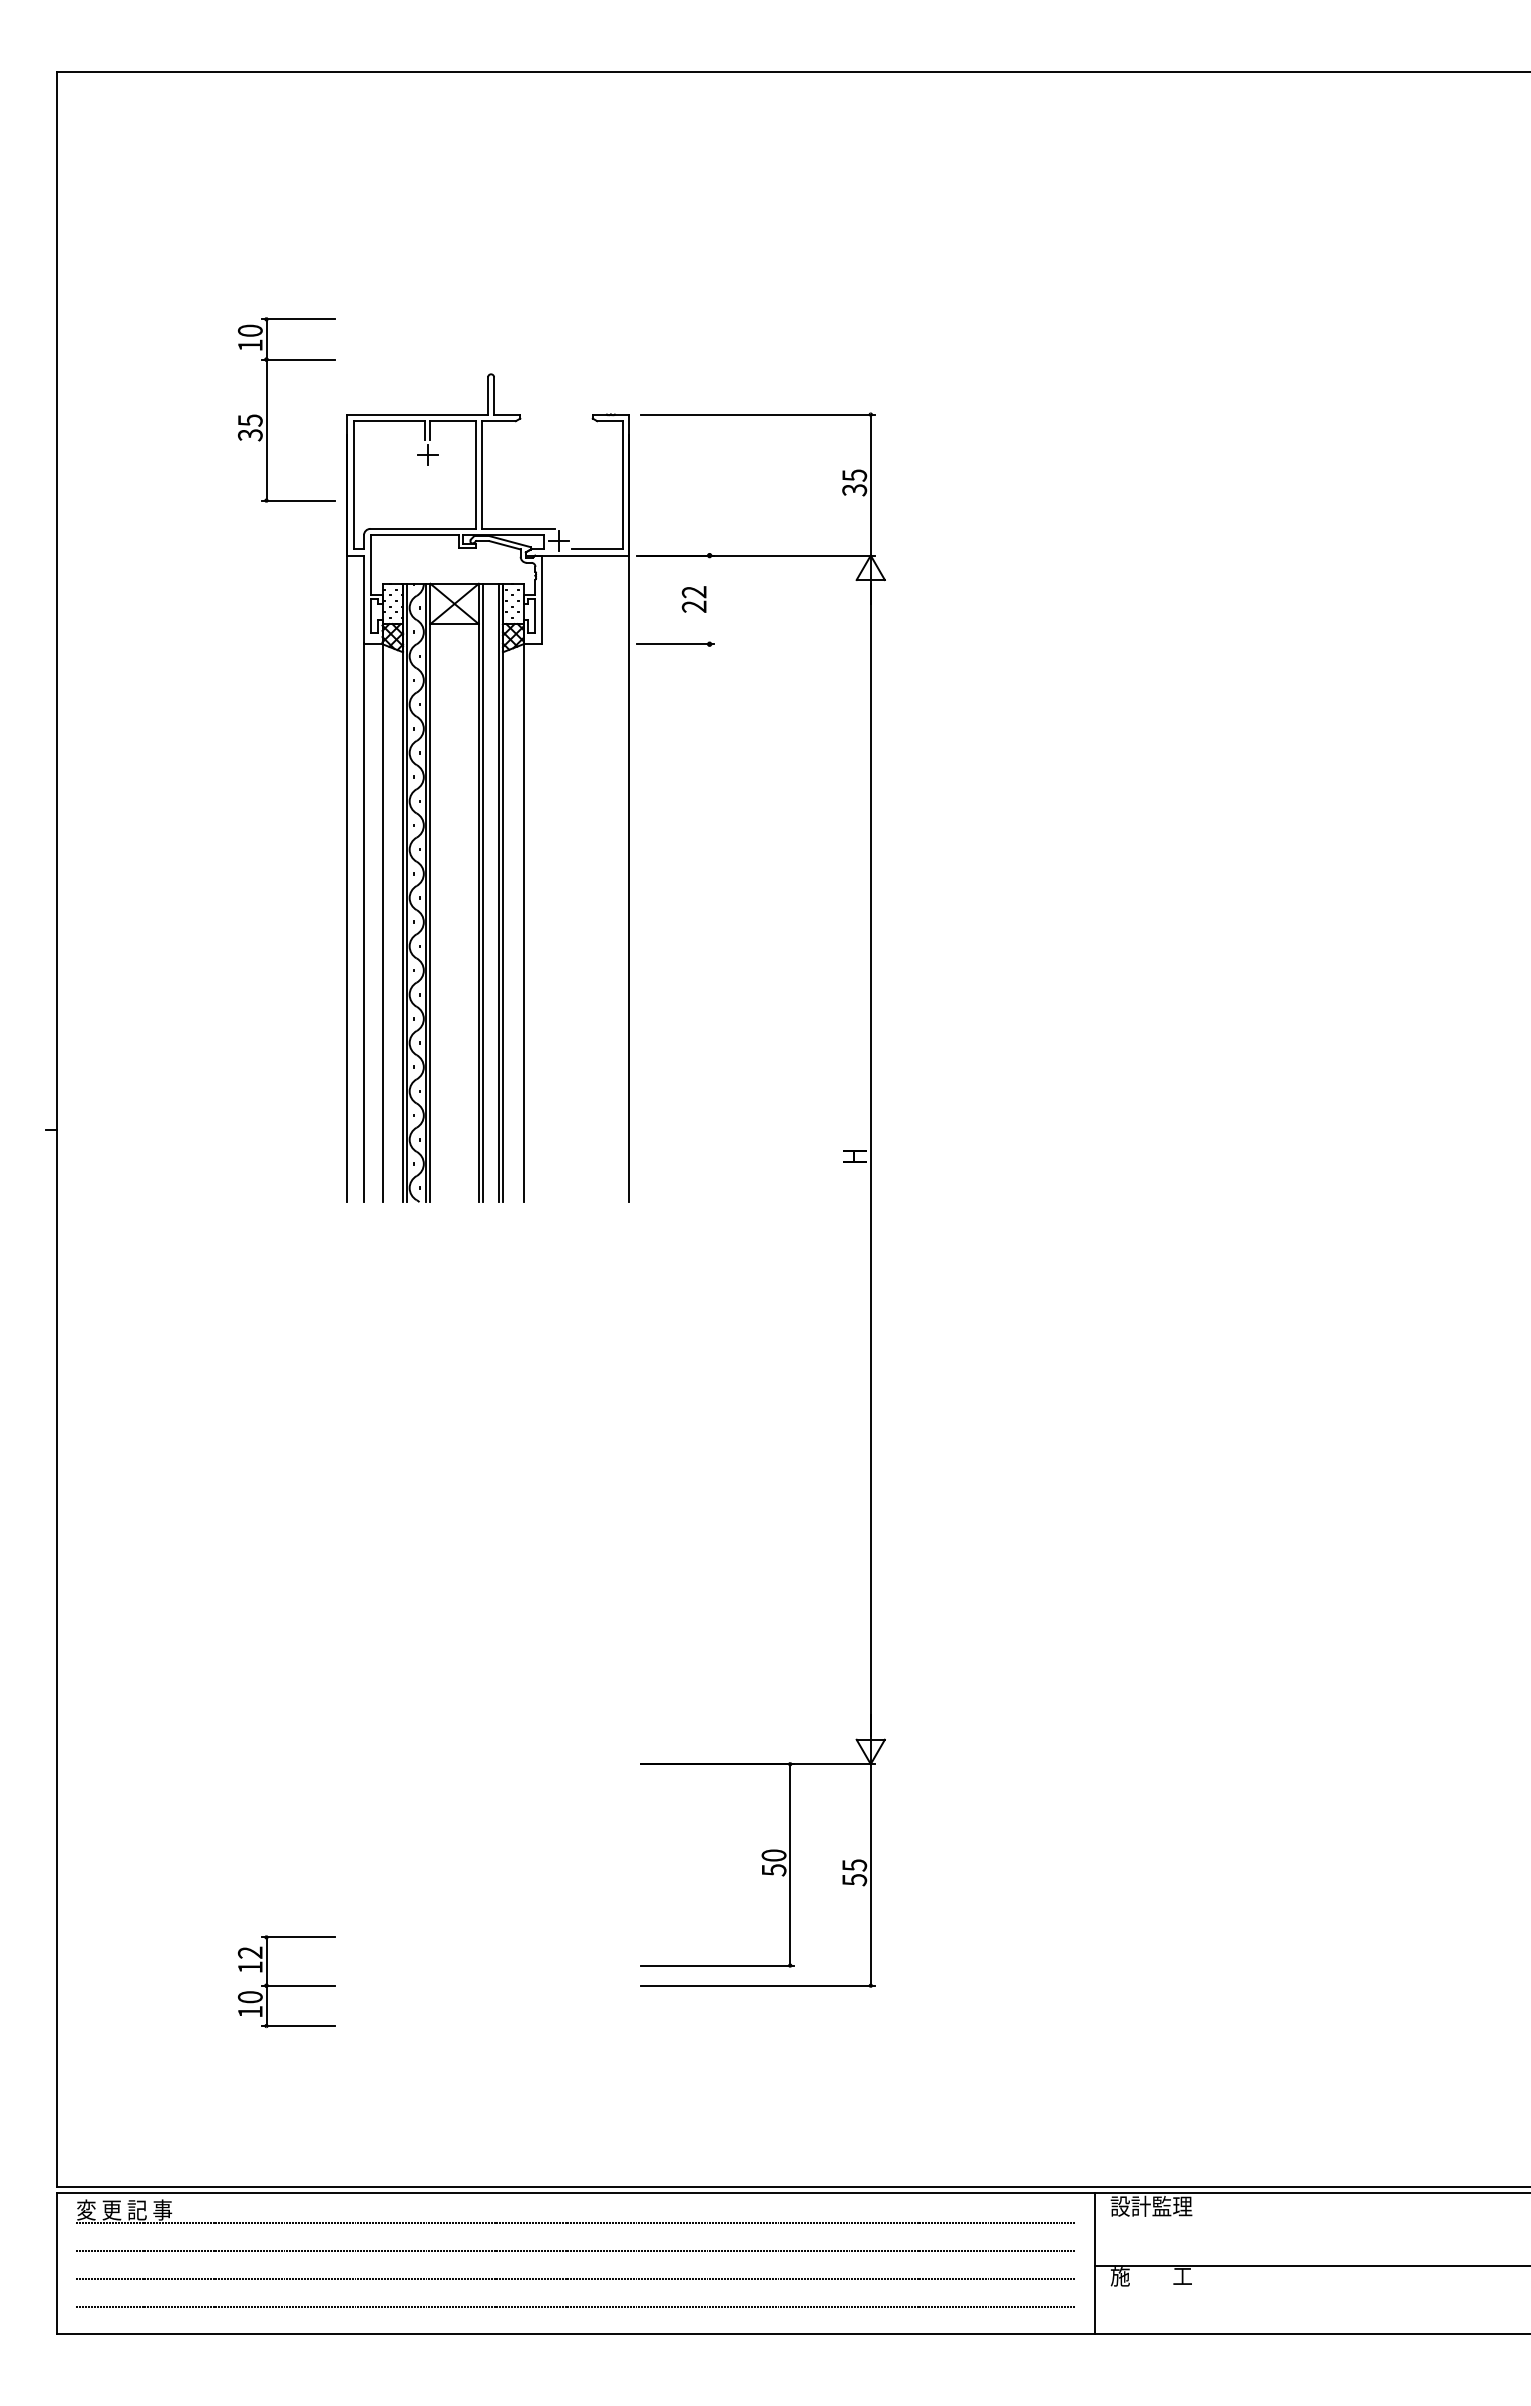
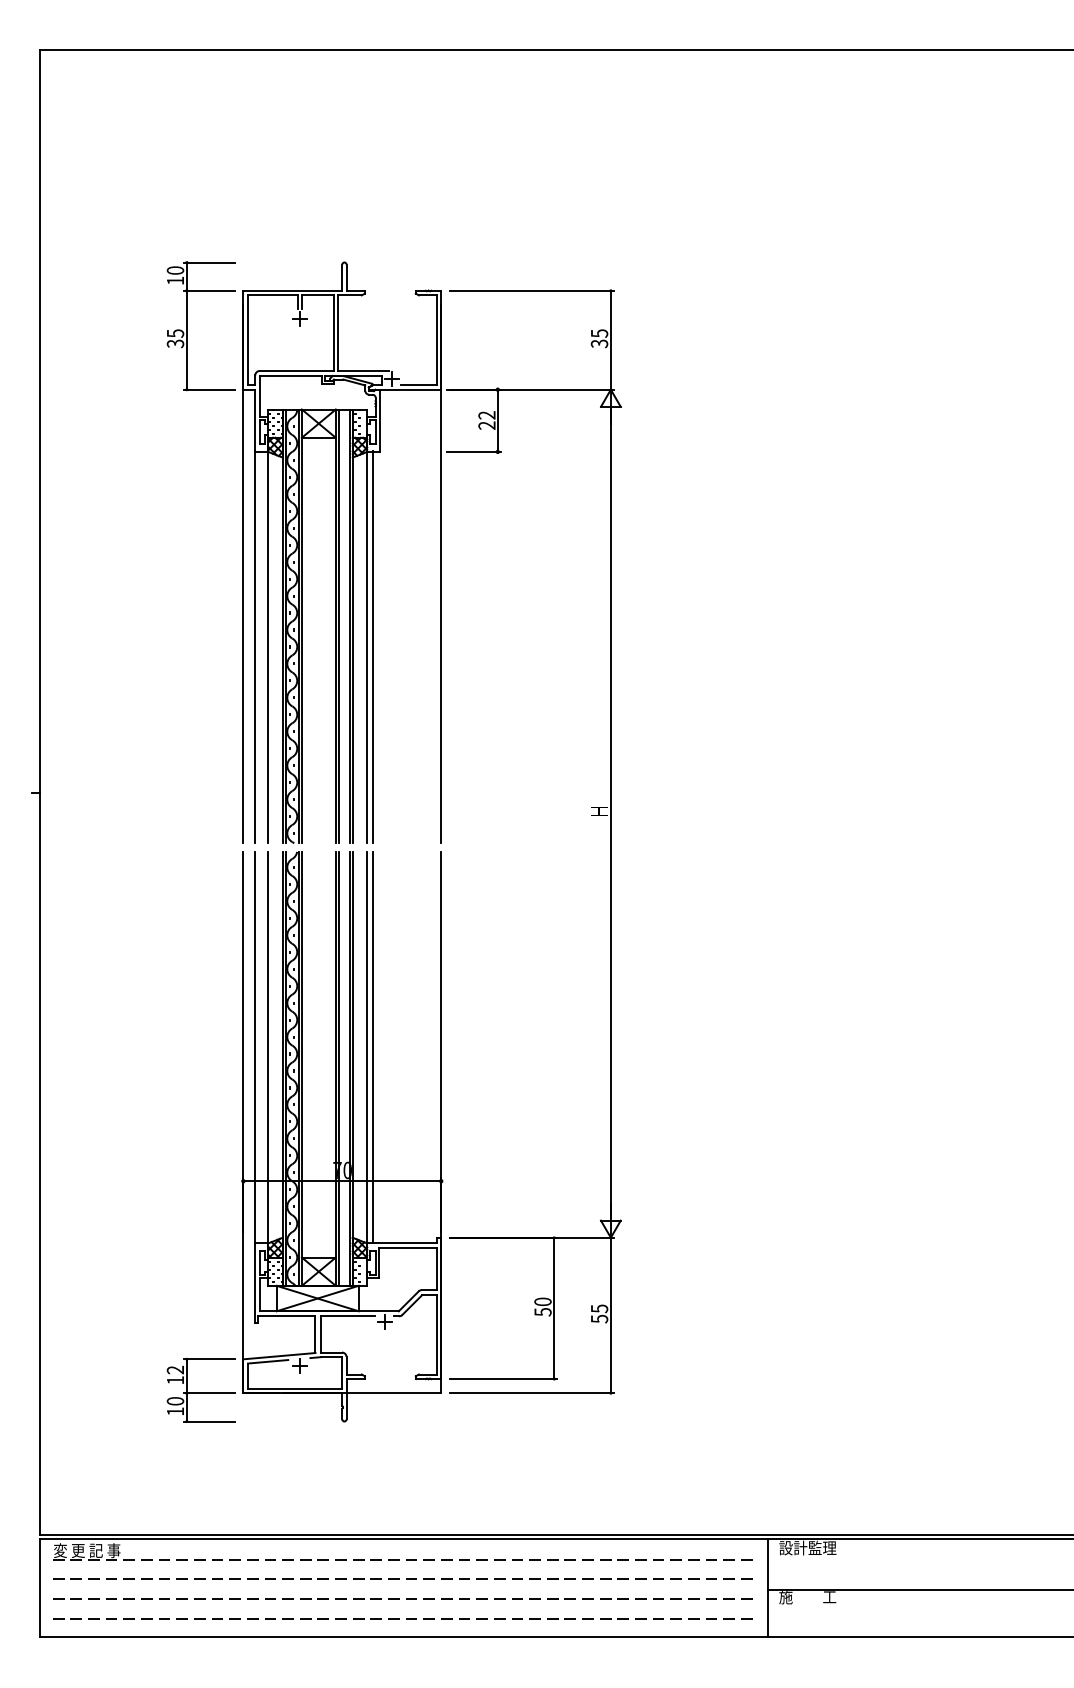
part: (267, 409) -> (187, 325), moved
line: (709, 599) -> (497, 420), added
line: (531, 922) -> (372, 647), added
part: (487, 1619) -> (341, 1136), added

